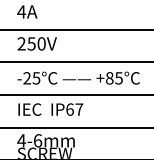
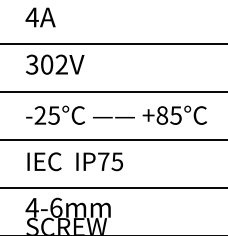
text: (31, 43) -> (46, 64), 250V -> 302V
text: (74, 109) -> (110, 161), IP67 -> IP75

